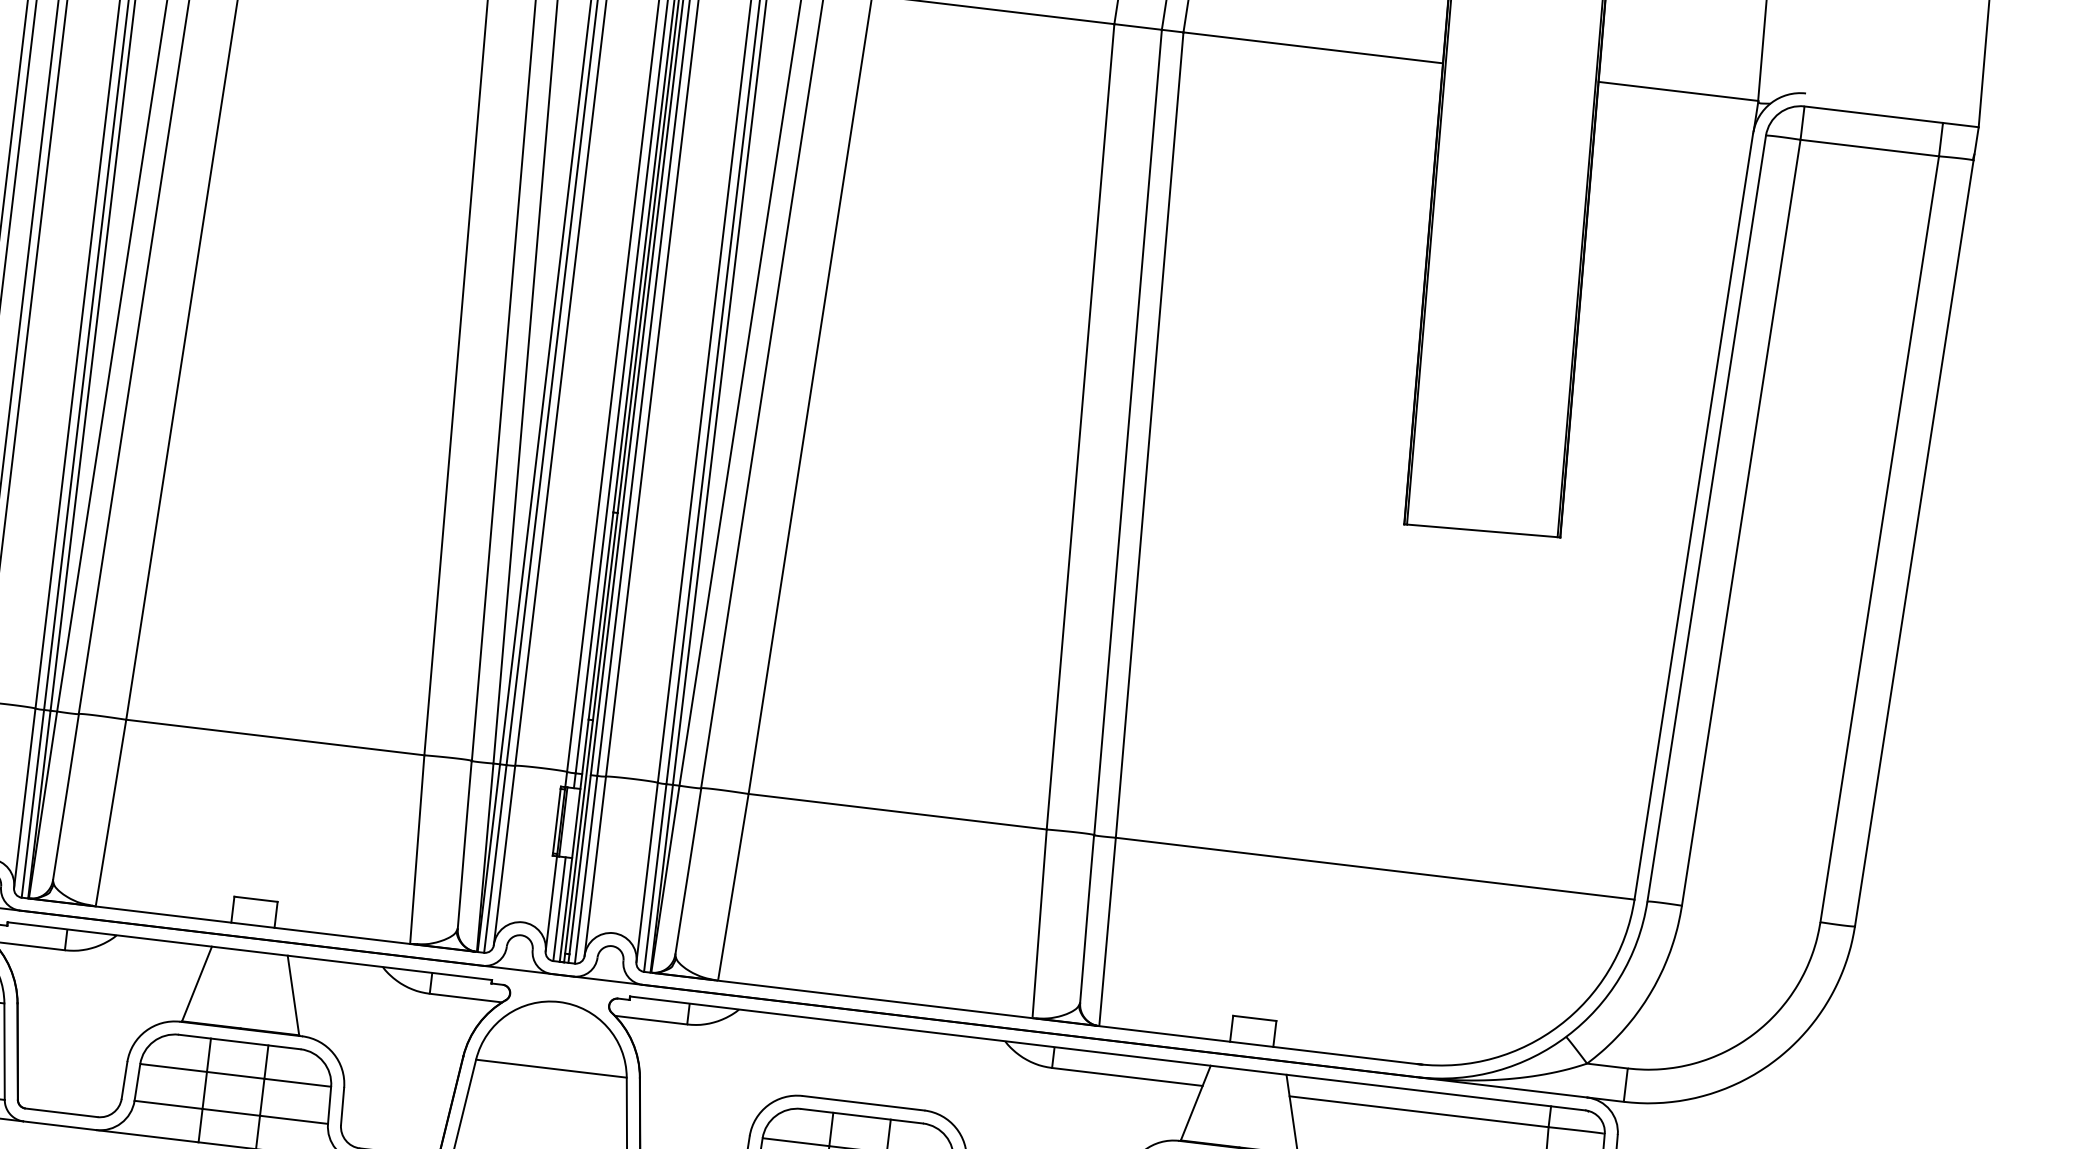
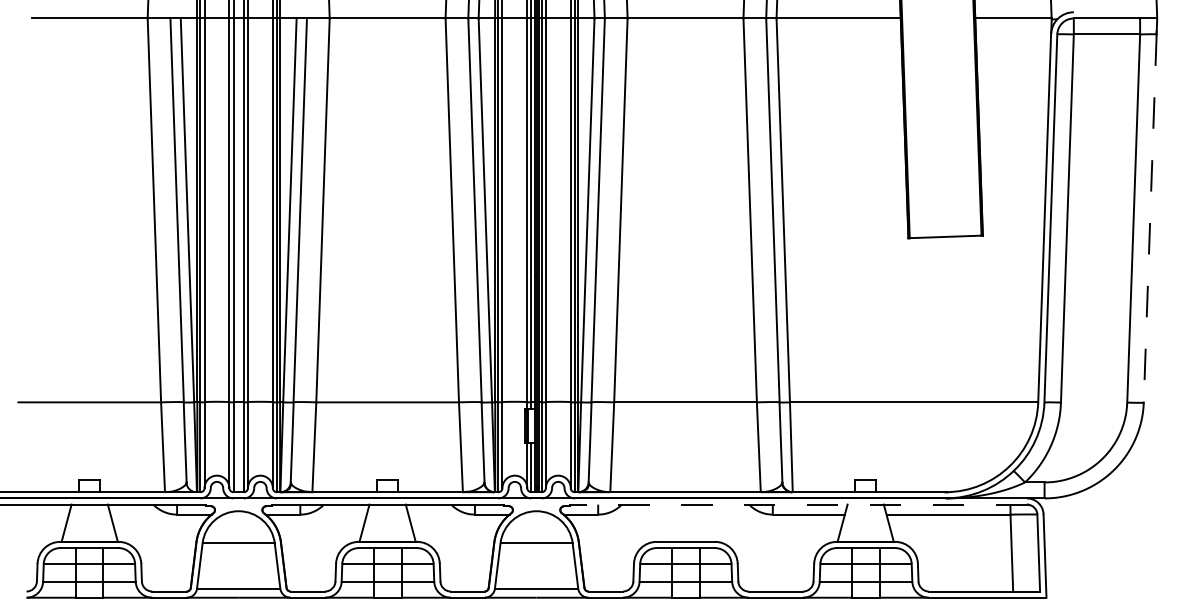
line: (1914, 545) -> (1150, 219), solid -> dashed
line: (1108, 1053) -> (798, 504), solid -> dashed

